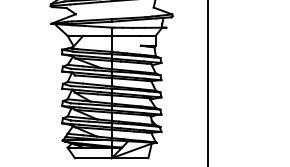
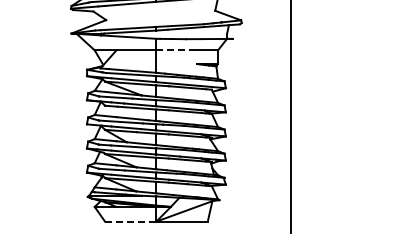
line: (126, 35) -> (176, 50), solid -> dashed
line: (93, 158) -> (130, 221), solid -> dashed

